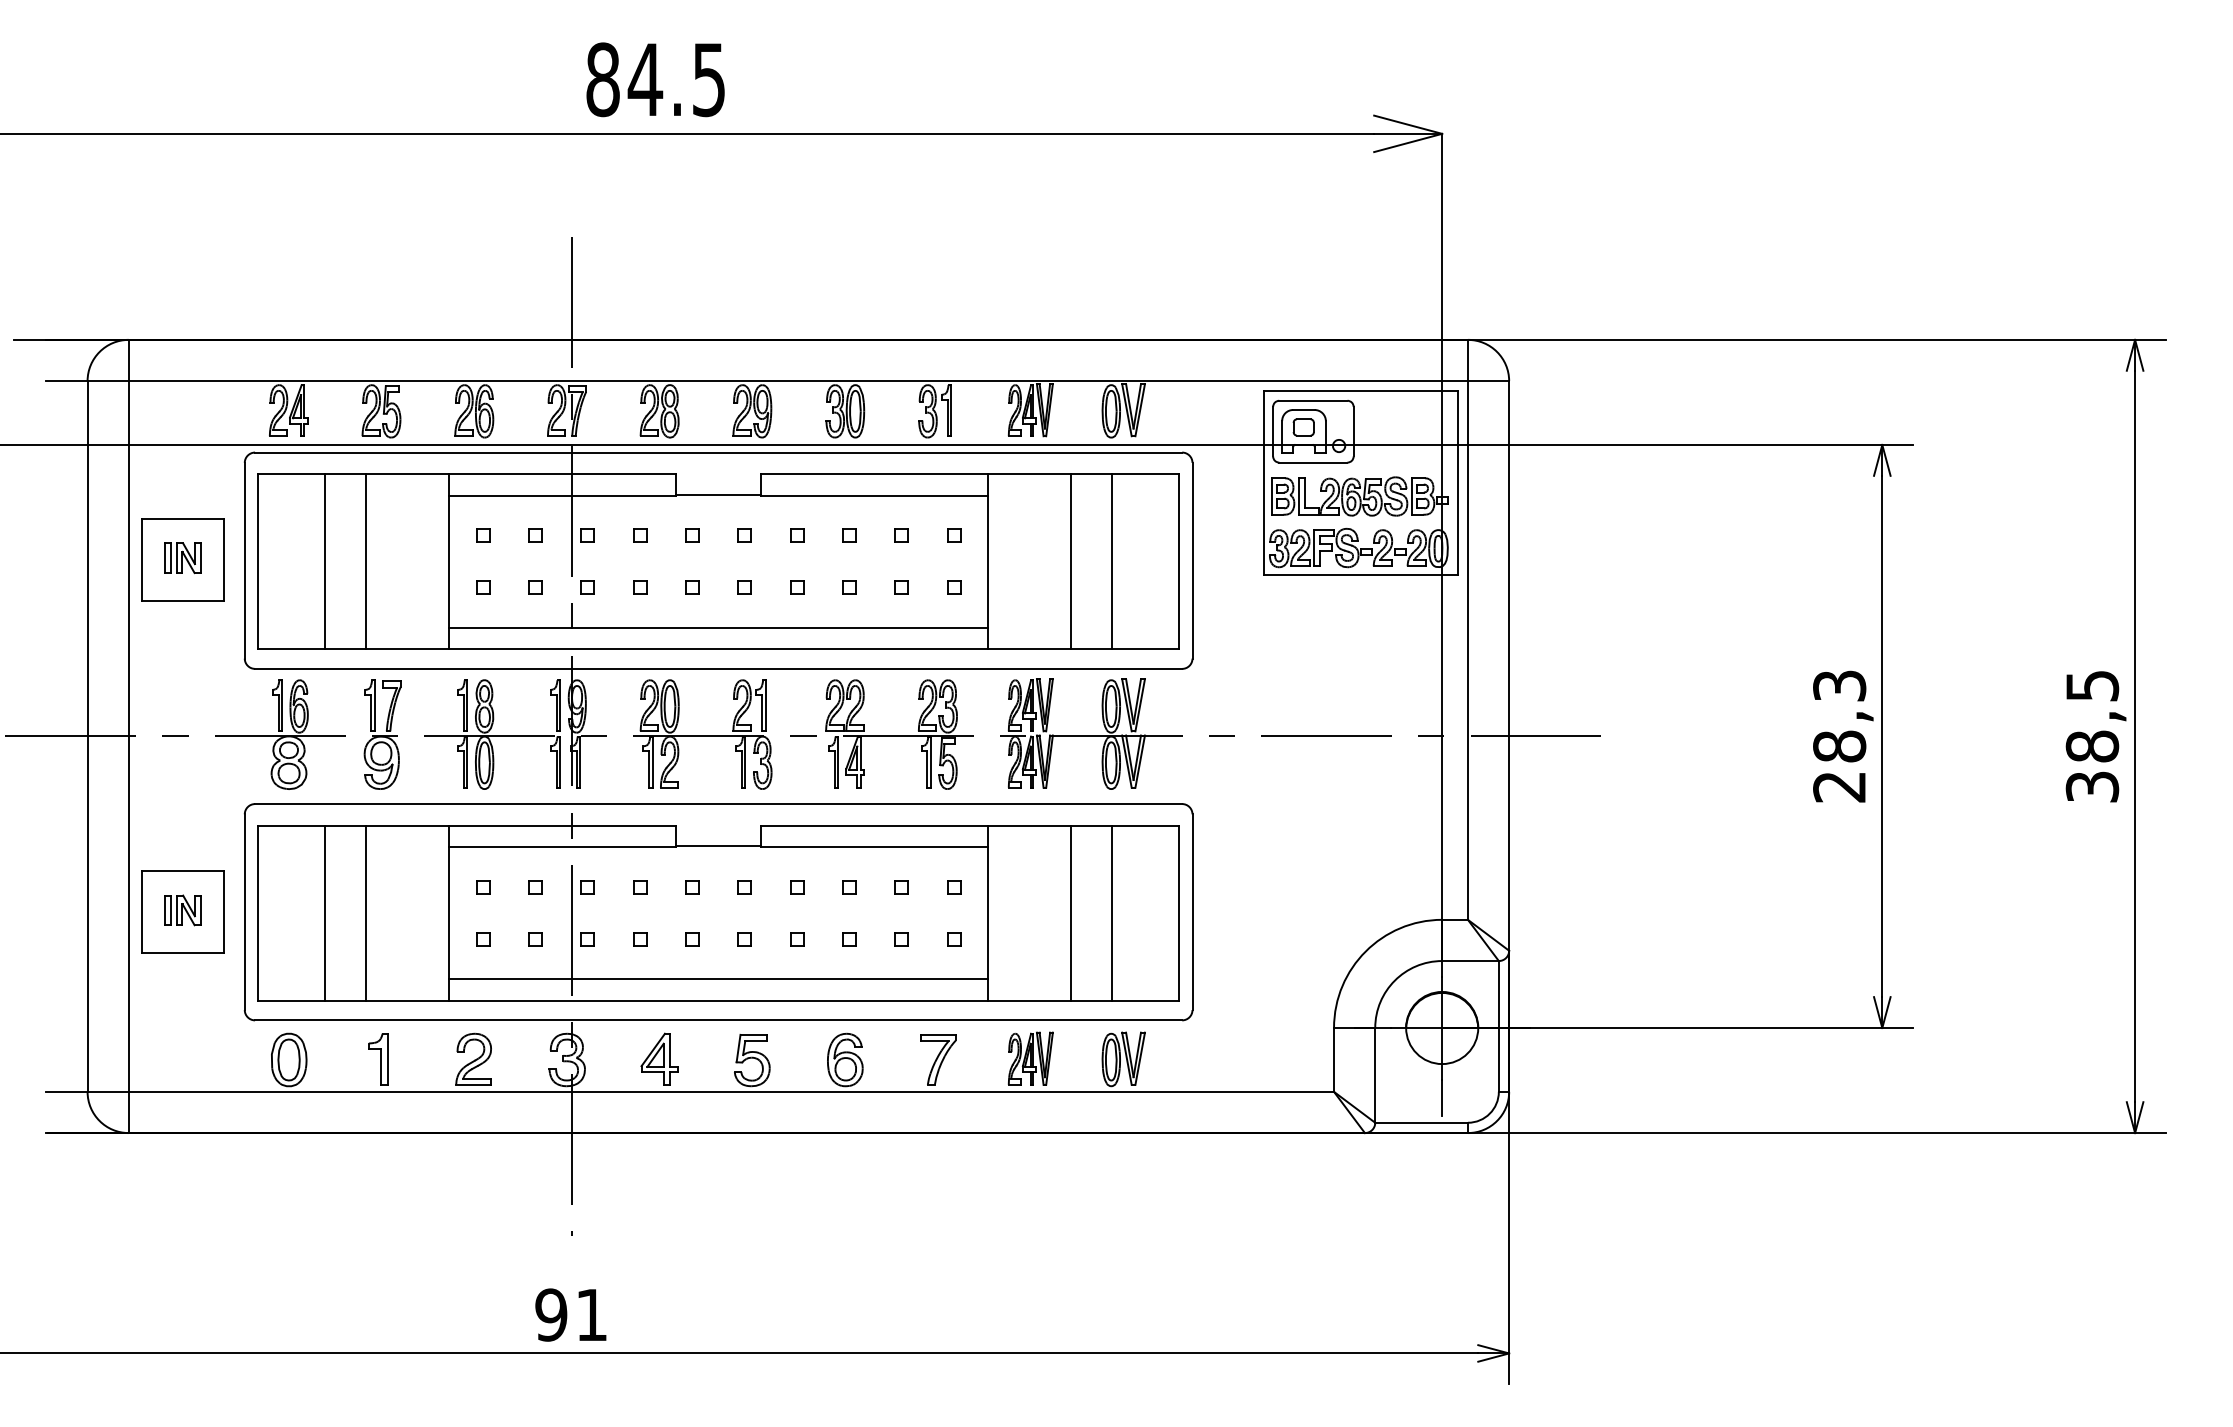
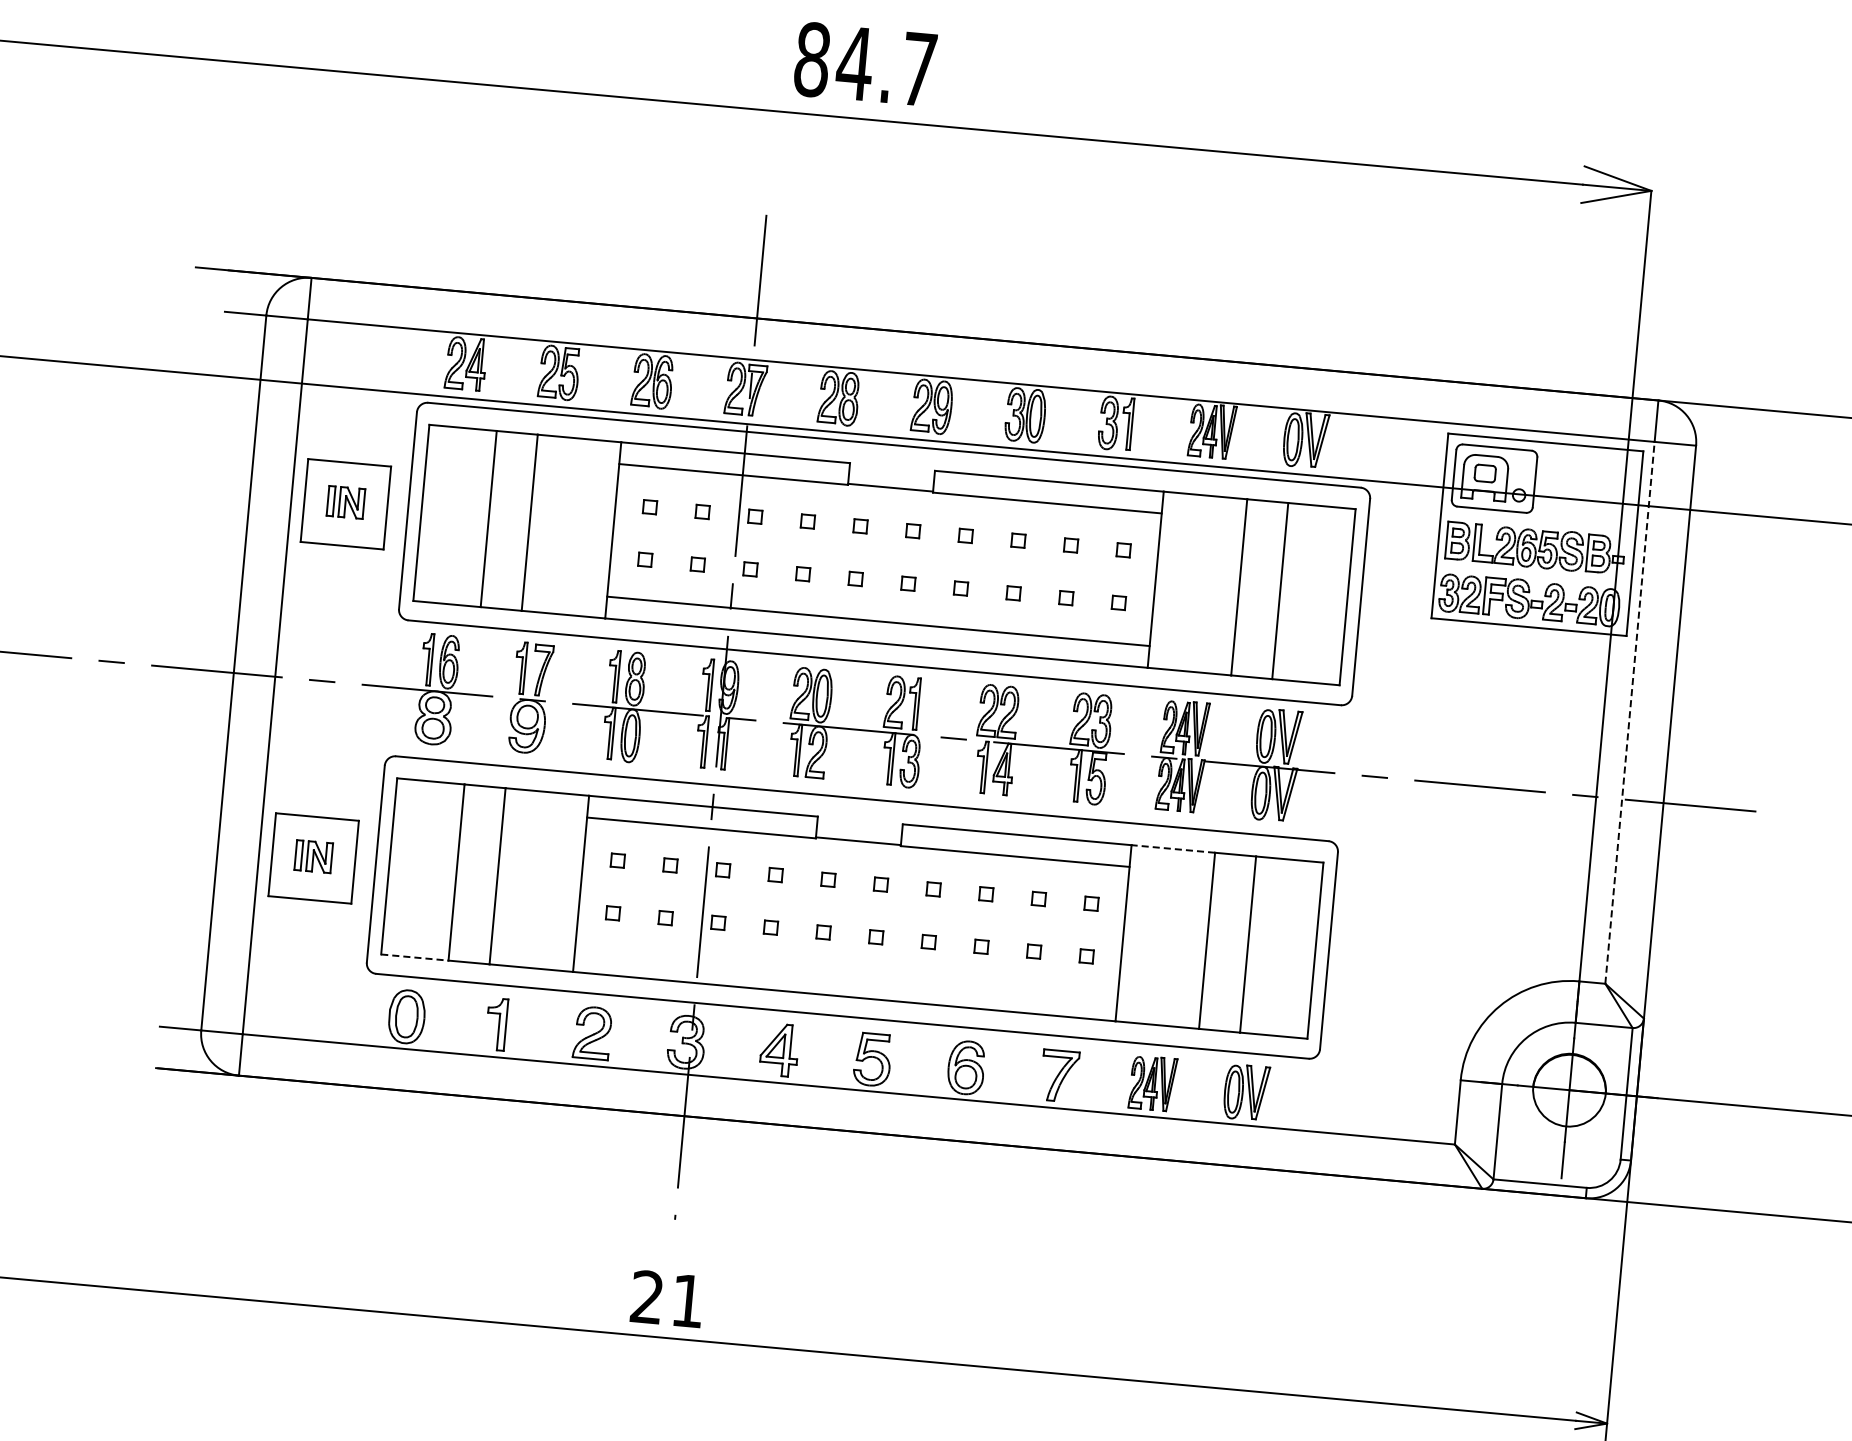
text: (708, 80) -> (918, 70), 84.5 -> 84.7
line: (1467, 649) -> (1629, 711), solid -> dashed
line: (1029, 825) -> (1172, 848), solid -> dashed
line: (718, 979) -> (846, 975), removed
line: (292, 1000) -> (415, 957), solid -> dashed
text: (551, 1314) -> (647, 1296), 91 -> 21

